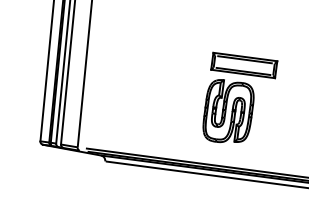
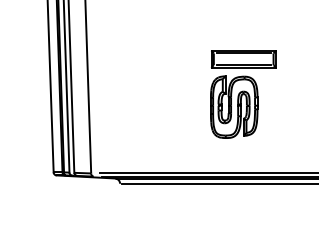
part: (239, 100) -> (243, 94), moved

